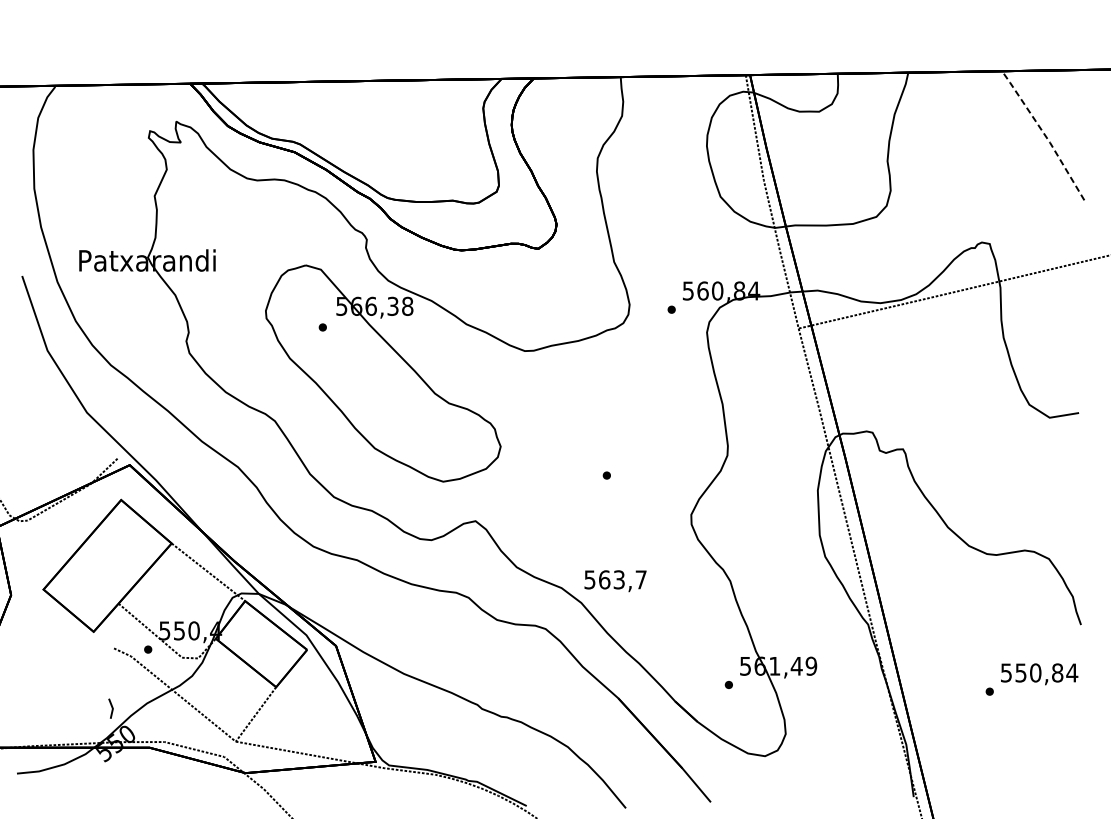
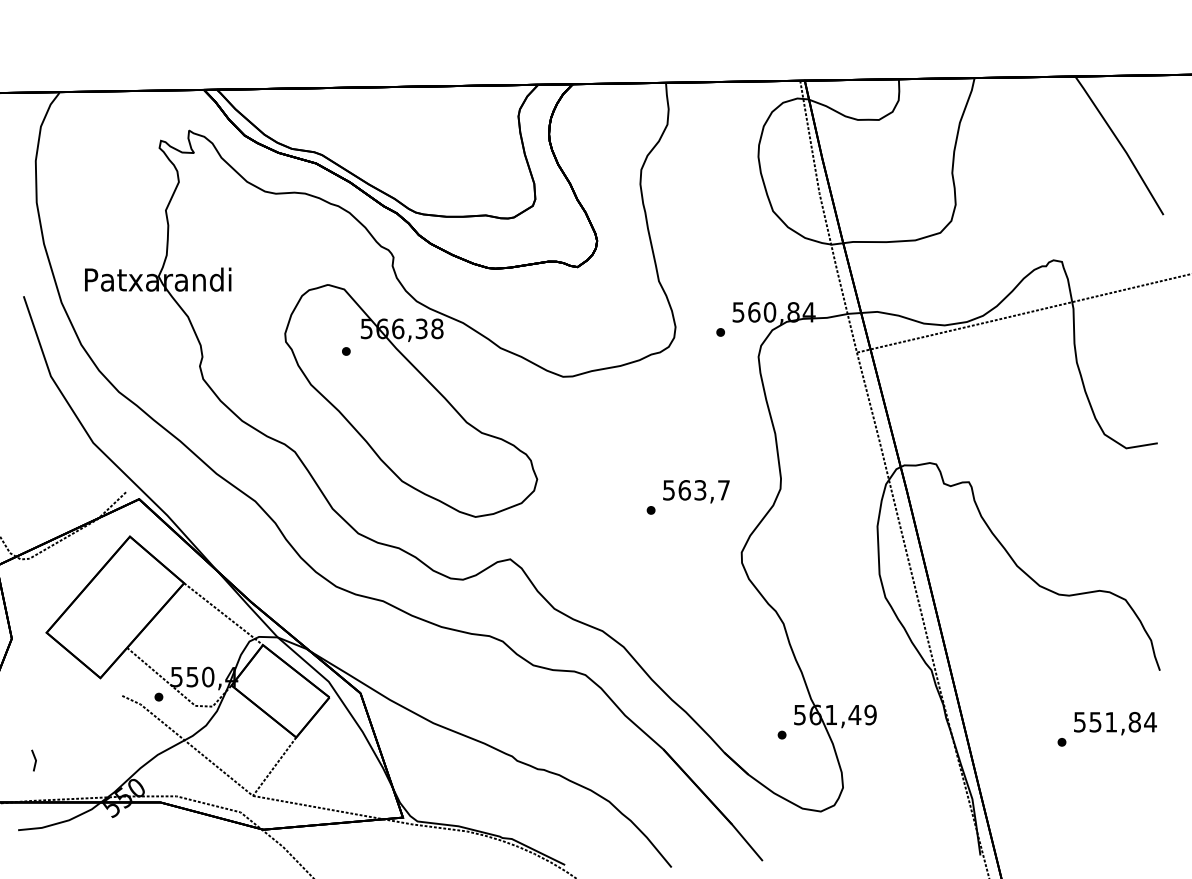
line: (1045, 134) -> (1121, 144), dashed -> solid
text: (615, 580) -> (696, 491), moved
text: (1035, 673) -> (1111, 722), 550,84 -> 551,84
line: (111, 707) -> (34, 759), moved

